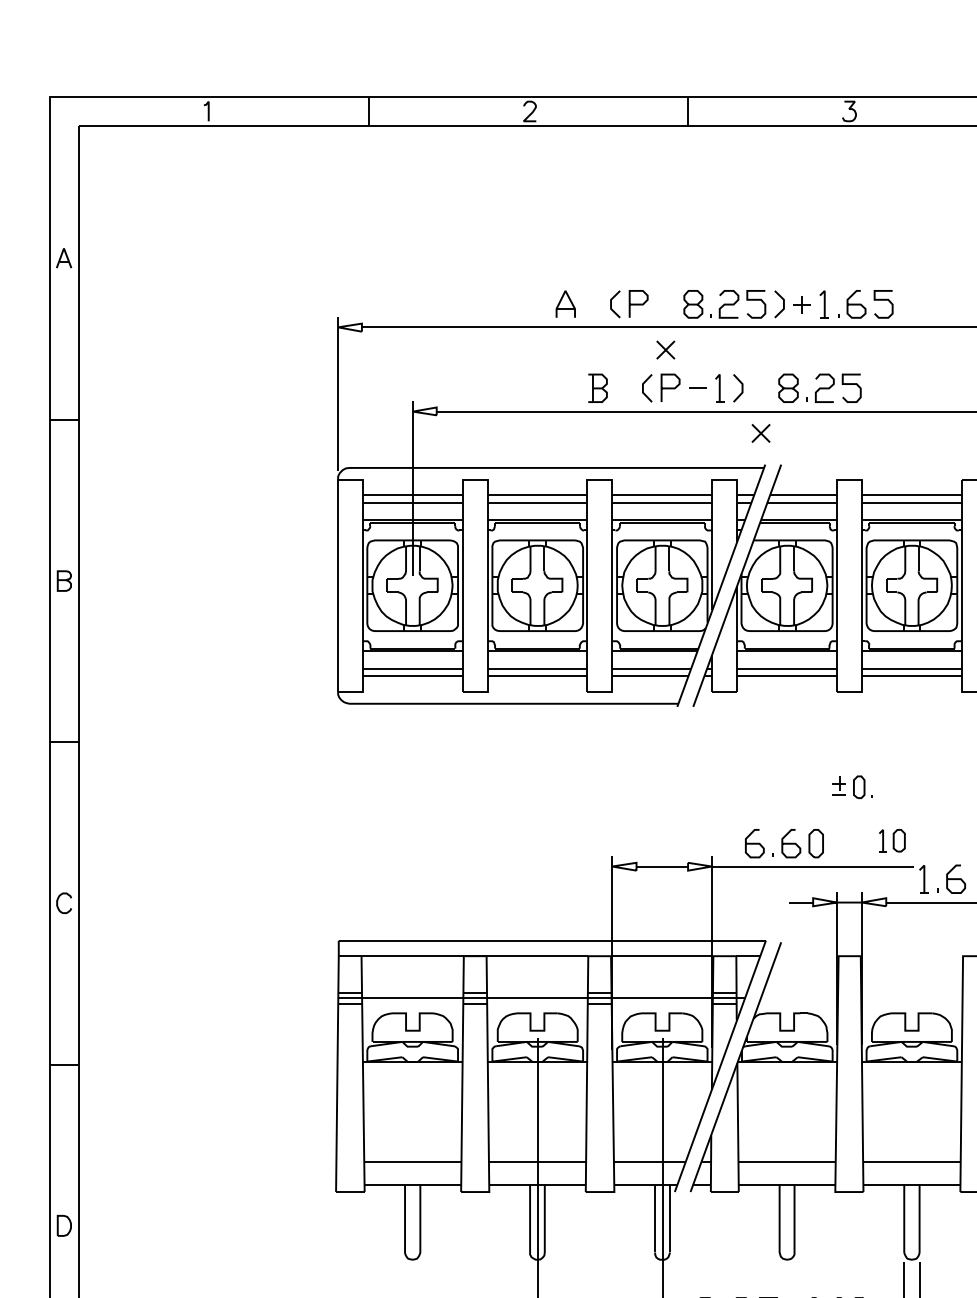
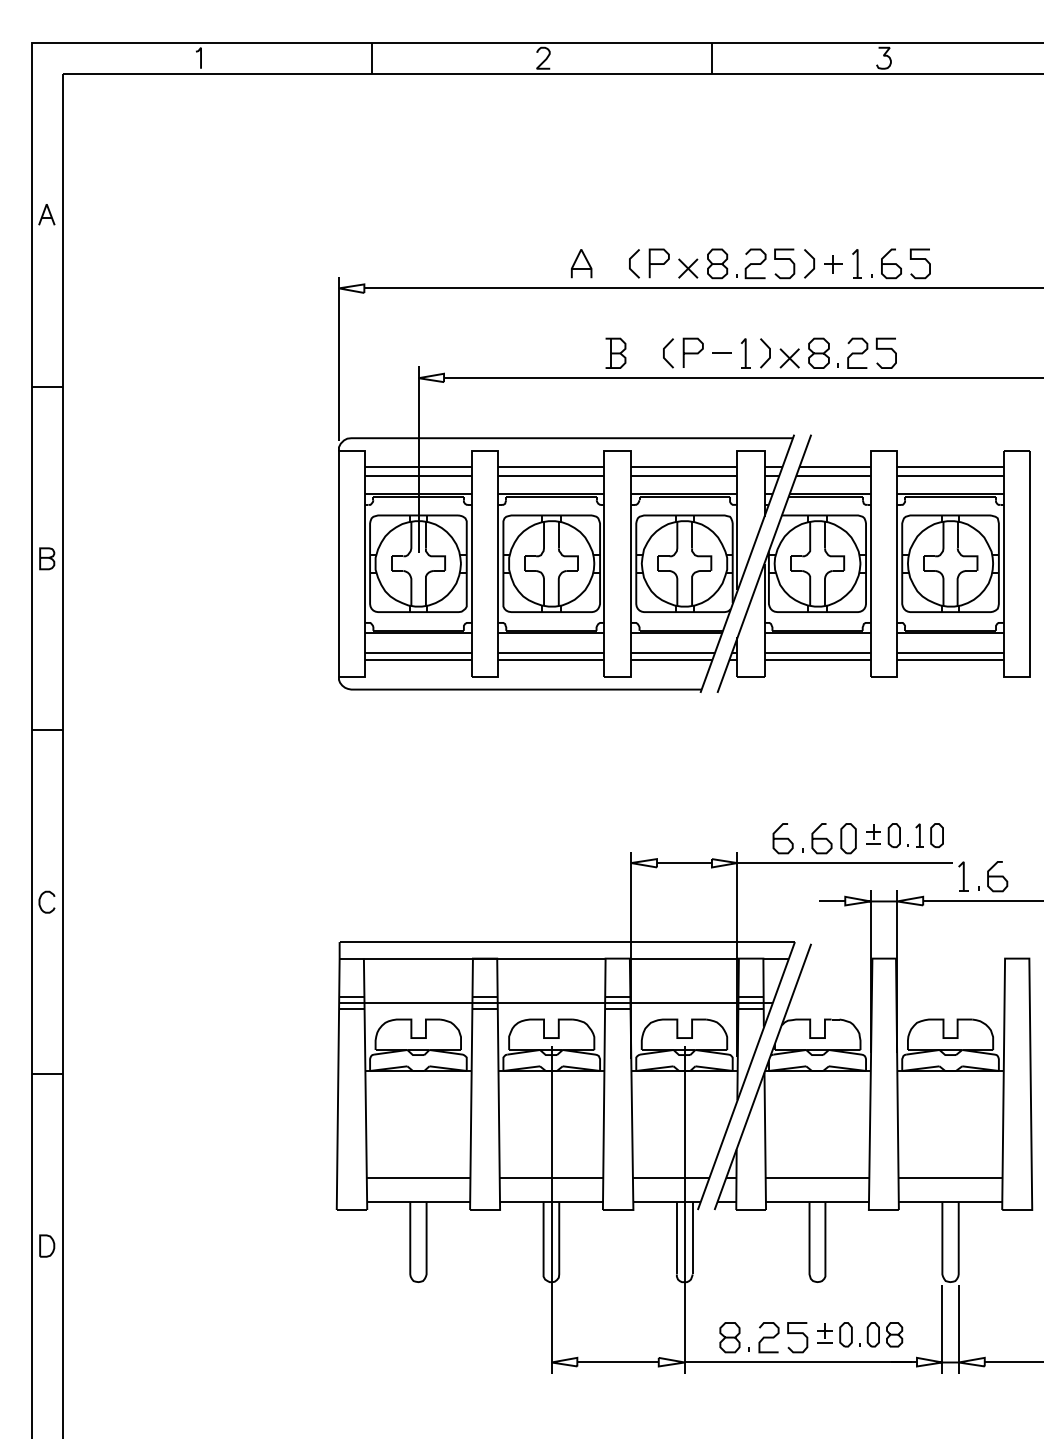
part: (666, 349) -> (688, 268), moved
part: (760, 433) -> (789, 358), moved
part: (852, 787) -> (887, 835), moved

